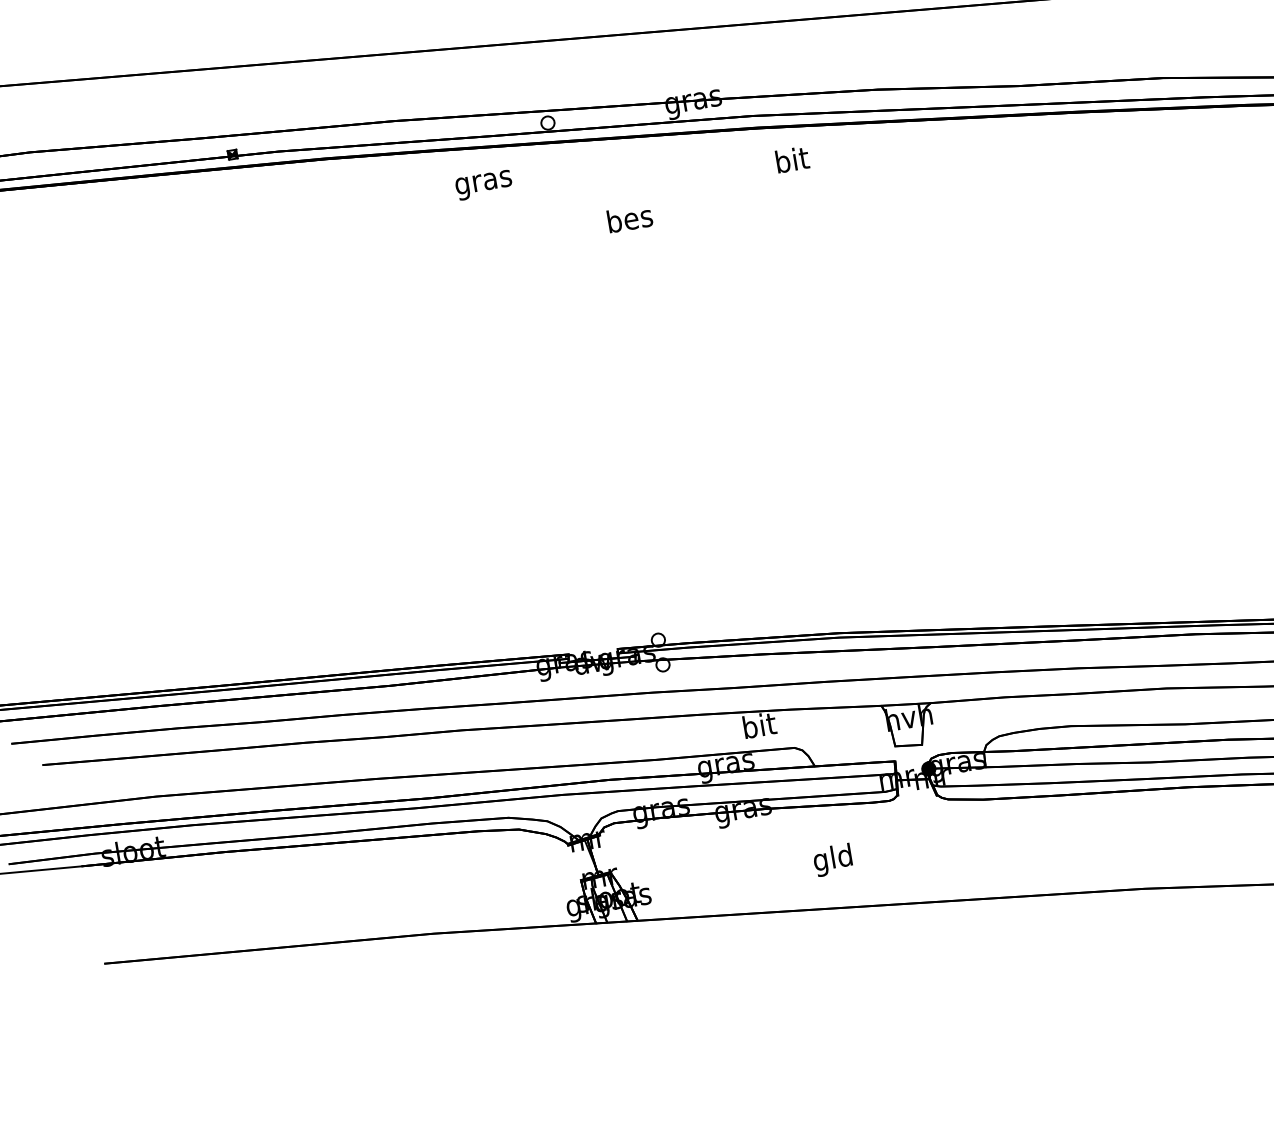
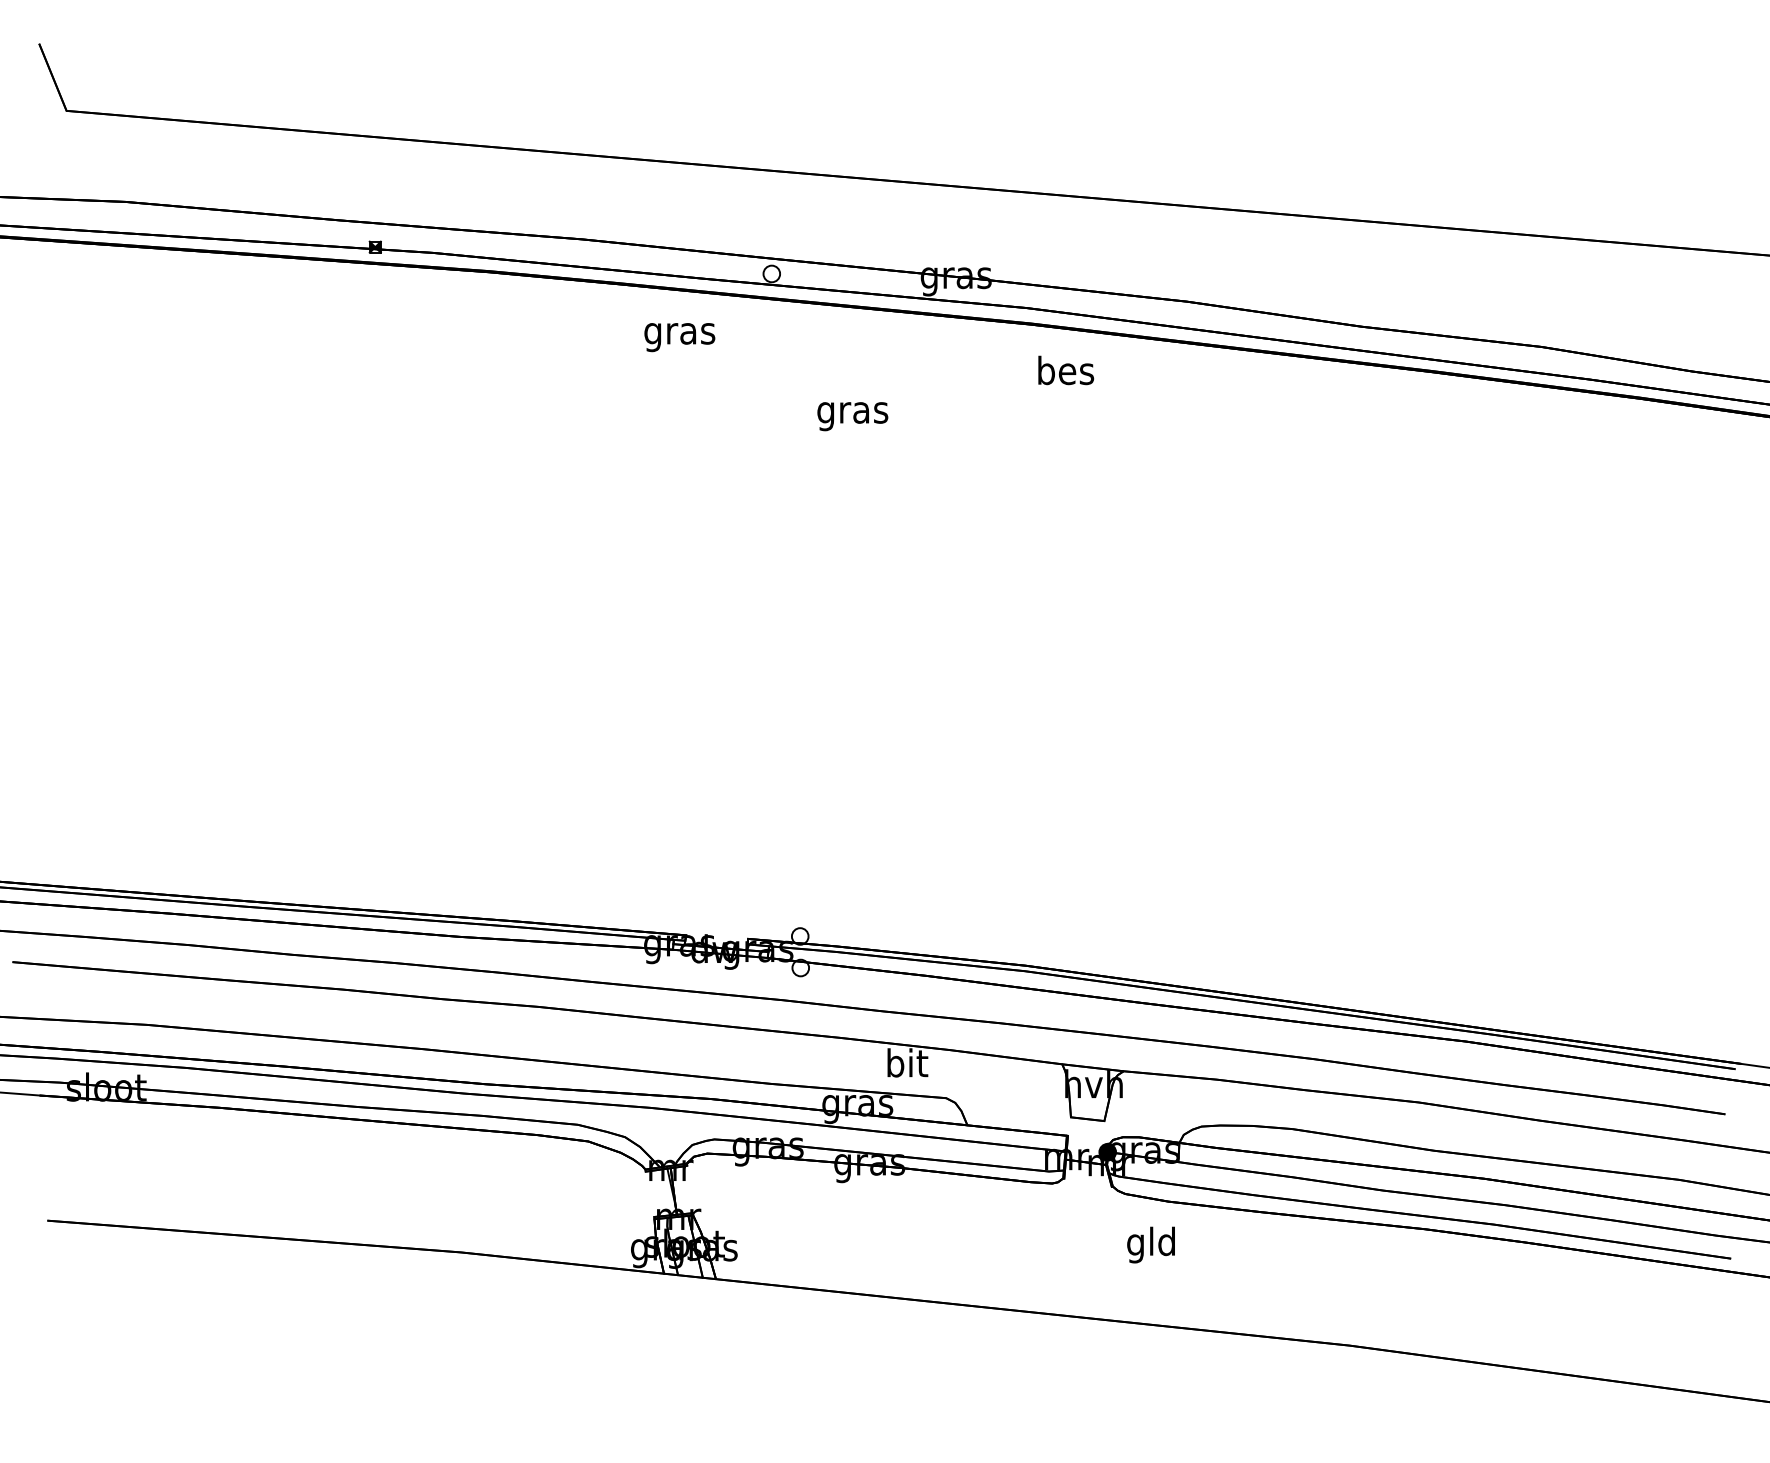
text: (792, 159) -> (1066, 370), bit -> bes
text: (629, 221) -> (852, 412), bes -> gras
text: (832, 859) -> (1150, 1244), moved

